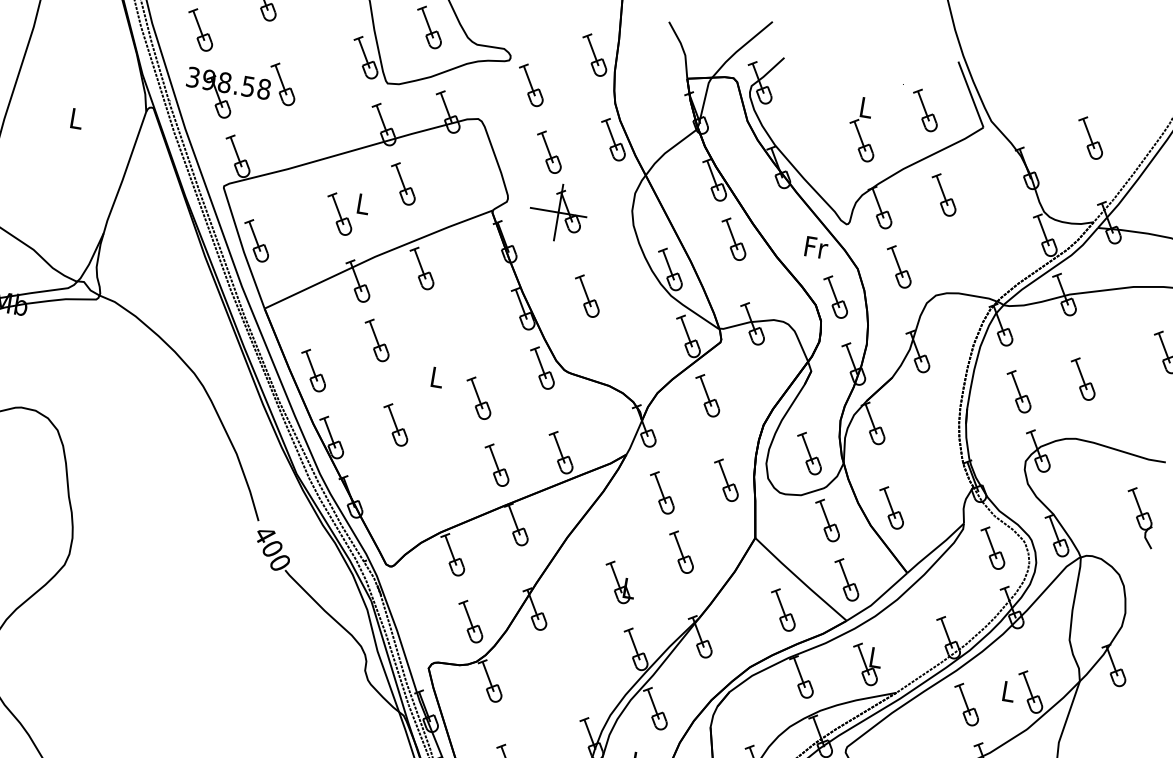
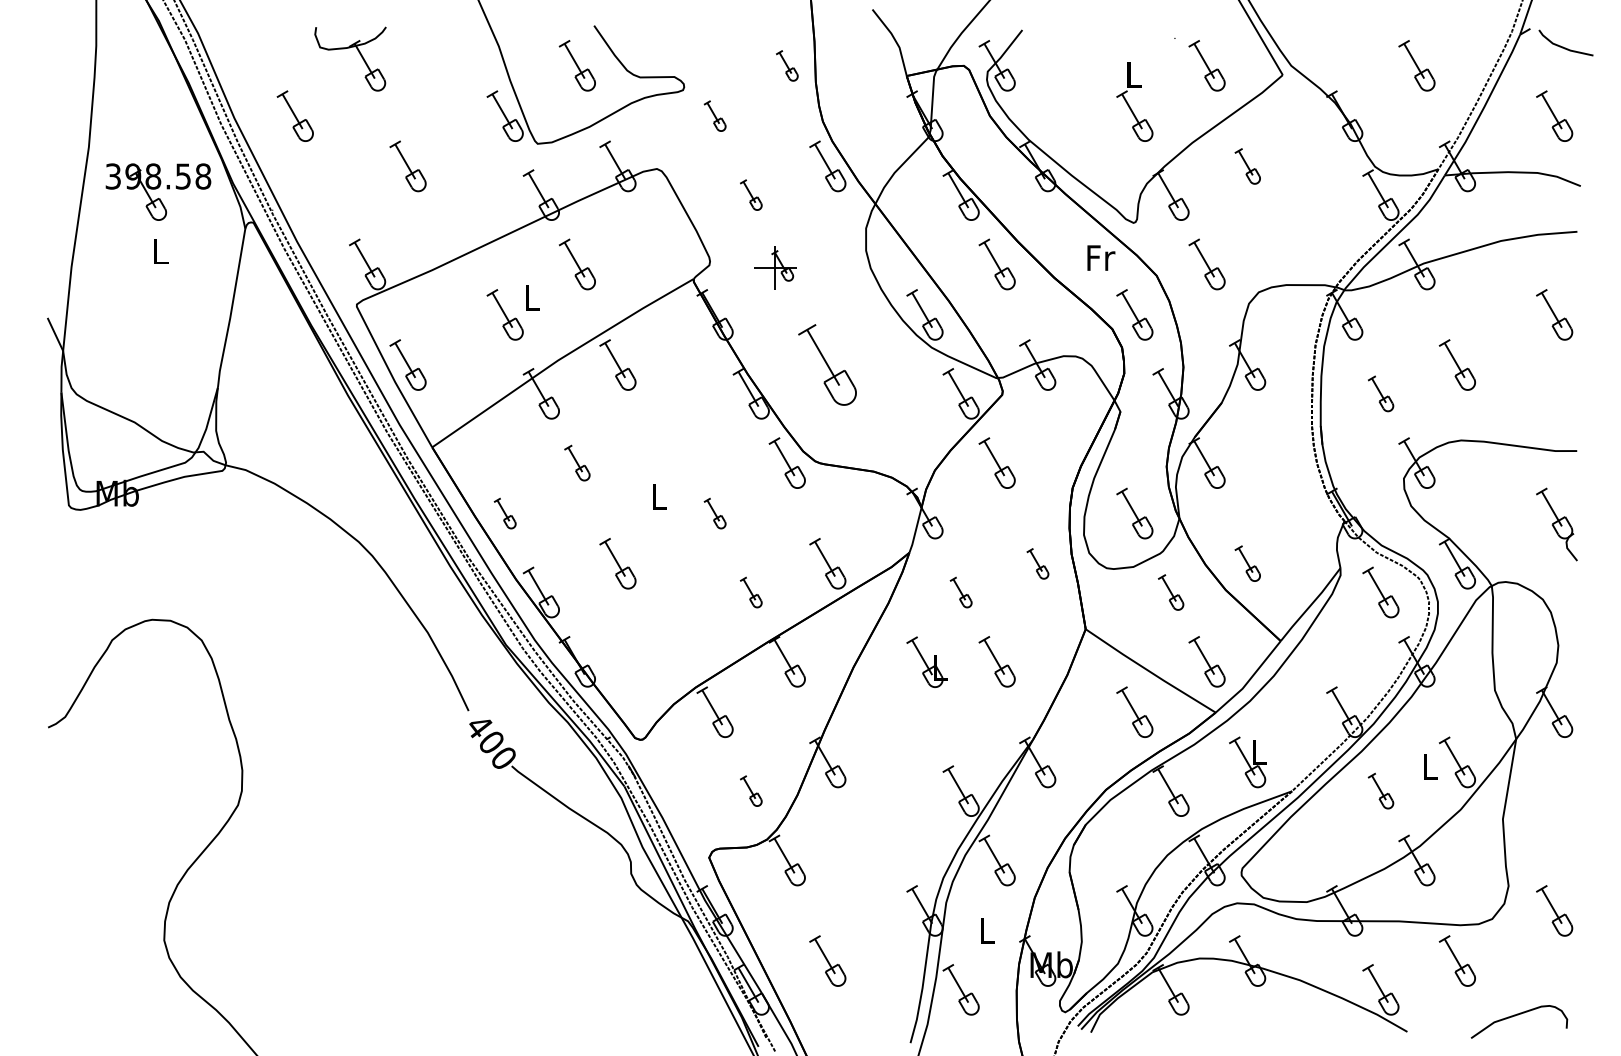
part: (593, 54) -> (786, 65), size x0.6
part: (530, 84) -> (714, 115), size x0.6
part: (226, 95) -> (158, 191), moved
part: (548, 151) -> (750, 194), size x0.6
part: (943, 194) -> (1247, 166), size x0.7
part: (558, 212) -> (775, 267), size x0.6
part: (586, 295) -> (827, 364), size x1.6
part: (376, 339) -> (576, 462), size x0.7
part: (312, 370) -> (504, 513), size x0.6
part: (1018, 391) -> (1380, 393), size x0.7
part: (478, 397) -> (714, 513), size x0.6
part: (496, 464) -> (750, 592), size x0.6
part: (726, 479) -> (1037, 563), size x0.6
part: (661, 492) -> (960, 592), size x0.6
part: (891, 507) -> (1247, 563), size x0.7
part: (826, 520) -> (1170, 592), size x0.7
part: (619, 581) -> (926, 661), moved
part: (470, 620) -> (750, 790), size x0.6
part: (966, 703) -> (1380, 790), size x0.7

